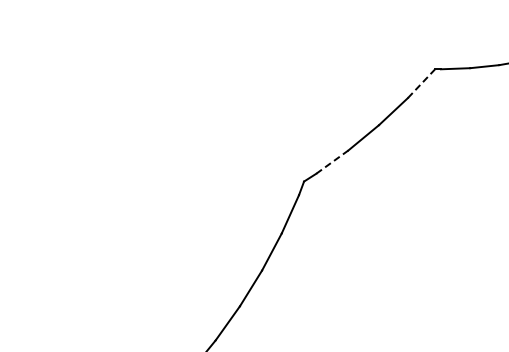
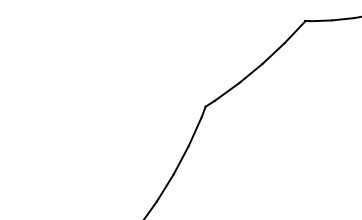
line: (421, 83) -> (294, 32), dashed -> solid
line: (332, 162) -> (227, 92), dashed -> solid

